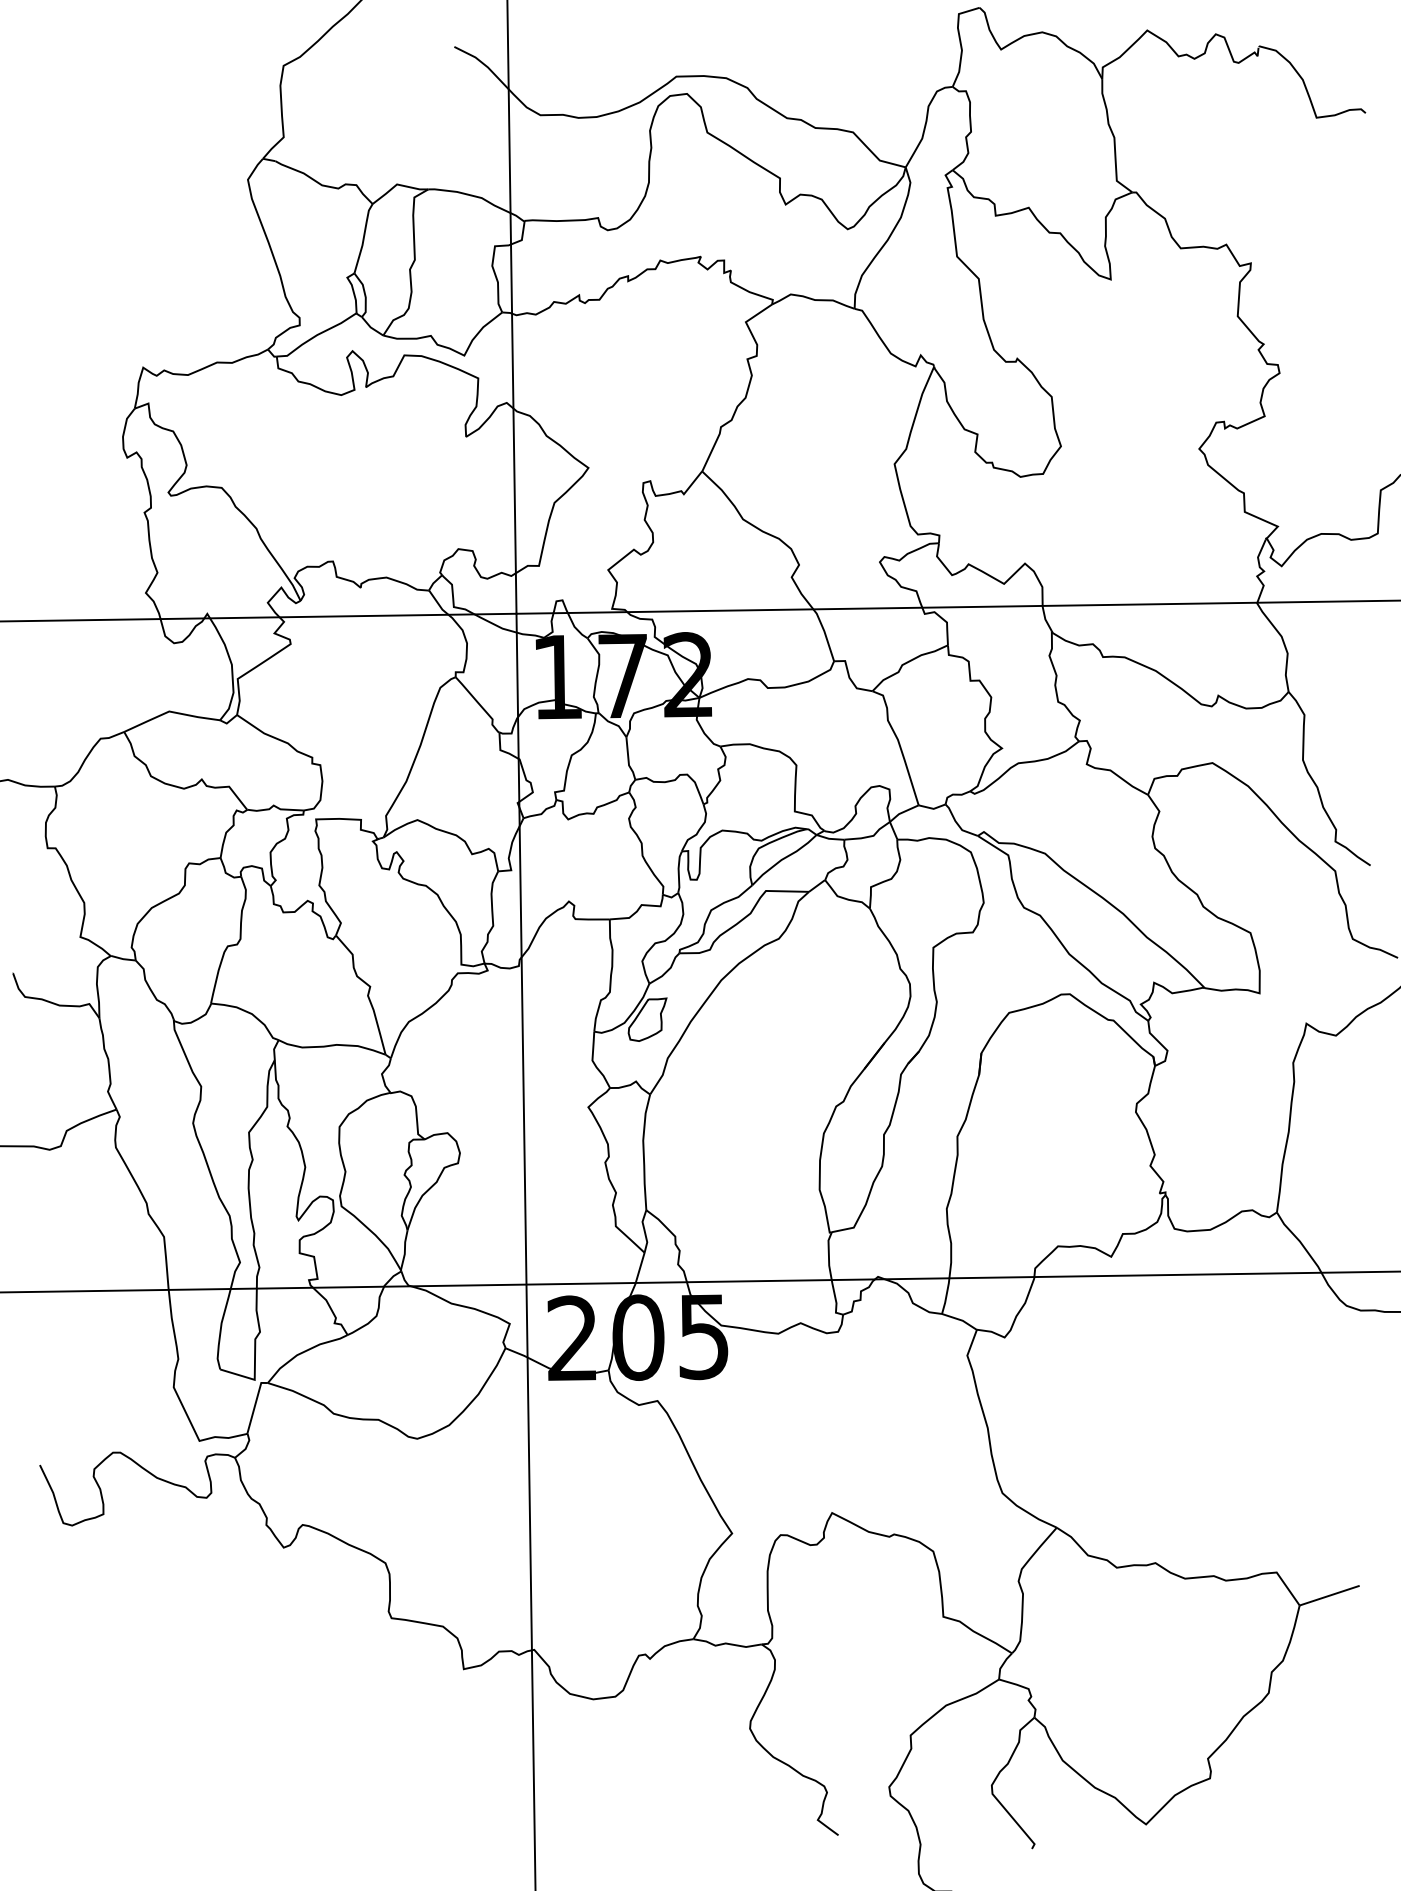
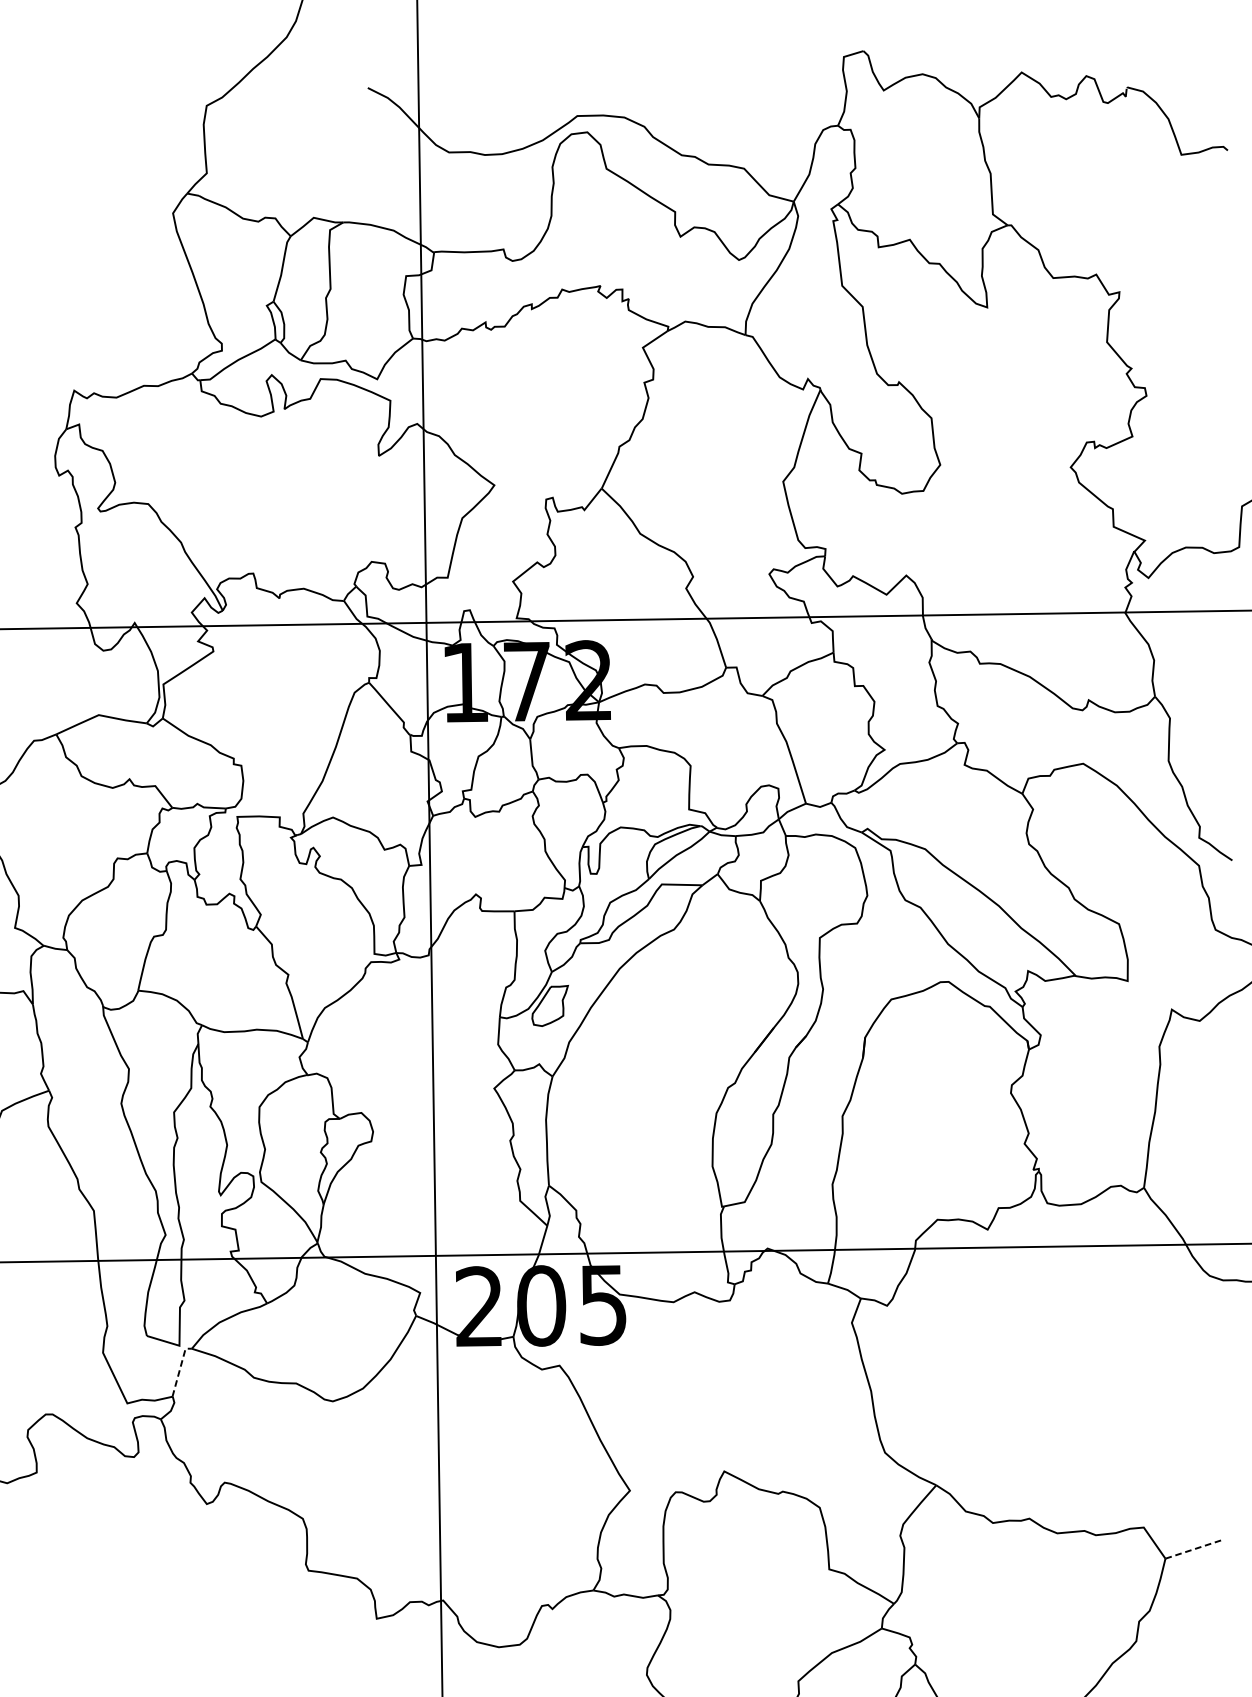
line: (255, 1404) -> (180, 1369), solid -> dashed
line: (1329, 1595) -> (1193, 1549), solid -> dashed

